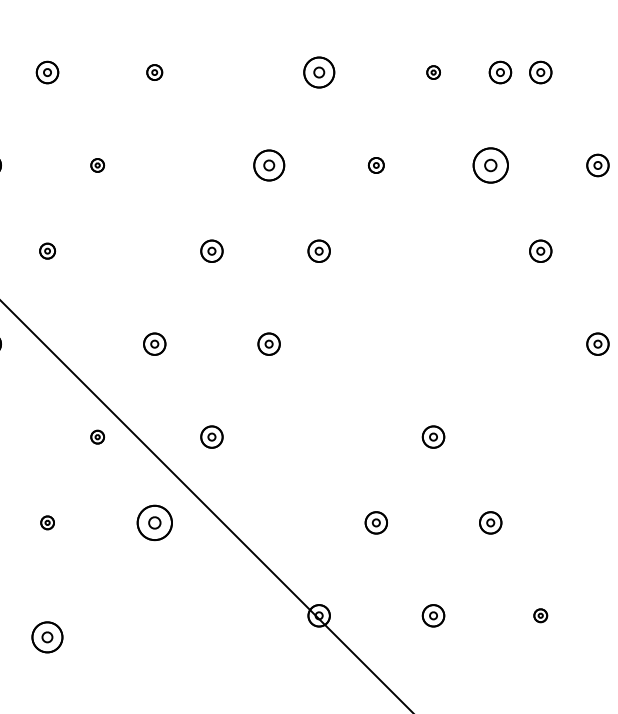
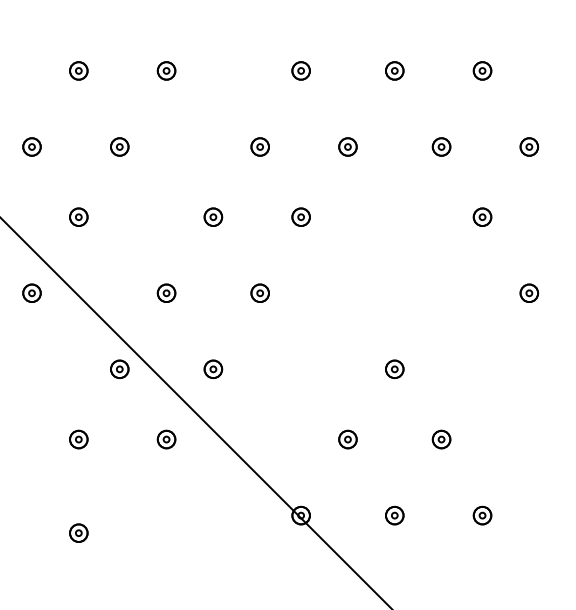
part: (154, 72) -> (166, 70), size x1.43
part: (318, 72) -> (300, 70), size x0.71
part: (433, 72) -> (394, 70), size x1.67
part: (500, 72) -> (449, 70), removed
part: (97, 164) -> (119, 146), size x1.67
part: (268, 164) -> (259, 146), size x0.71
part: (375, 164) -> (347, 146), size x1.43
part: (490, 164) -> (441, 146), size x0.62
part: (47, 250) -> (78, 216), size x1.43
part: (97, 437) -> (119, 369), size x1.67
part: (47, 522) -> (78, 439), size x1.67
part: (154, 522) -> (166, 439), size x0.62
part: (540, 615) -> (482, 515), size x1.67
part: (47, 636) -> (78, 532), size x0.71

